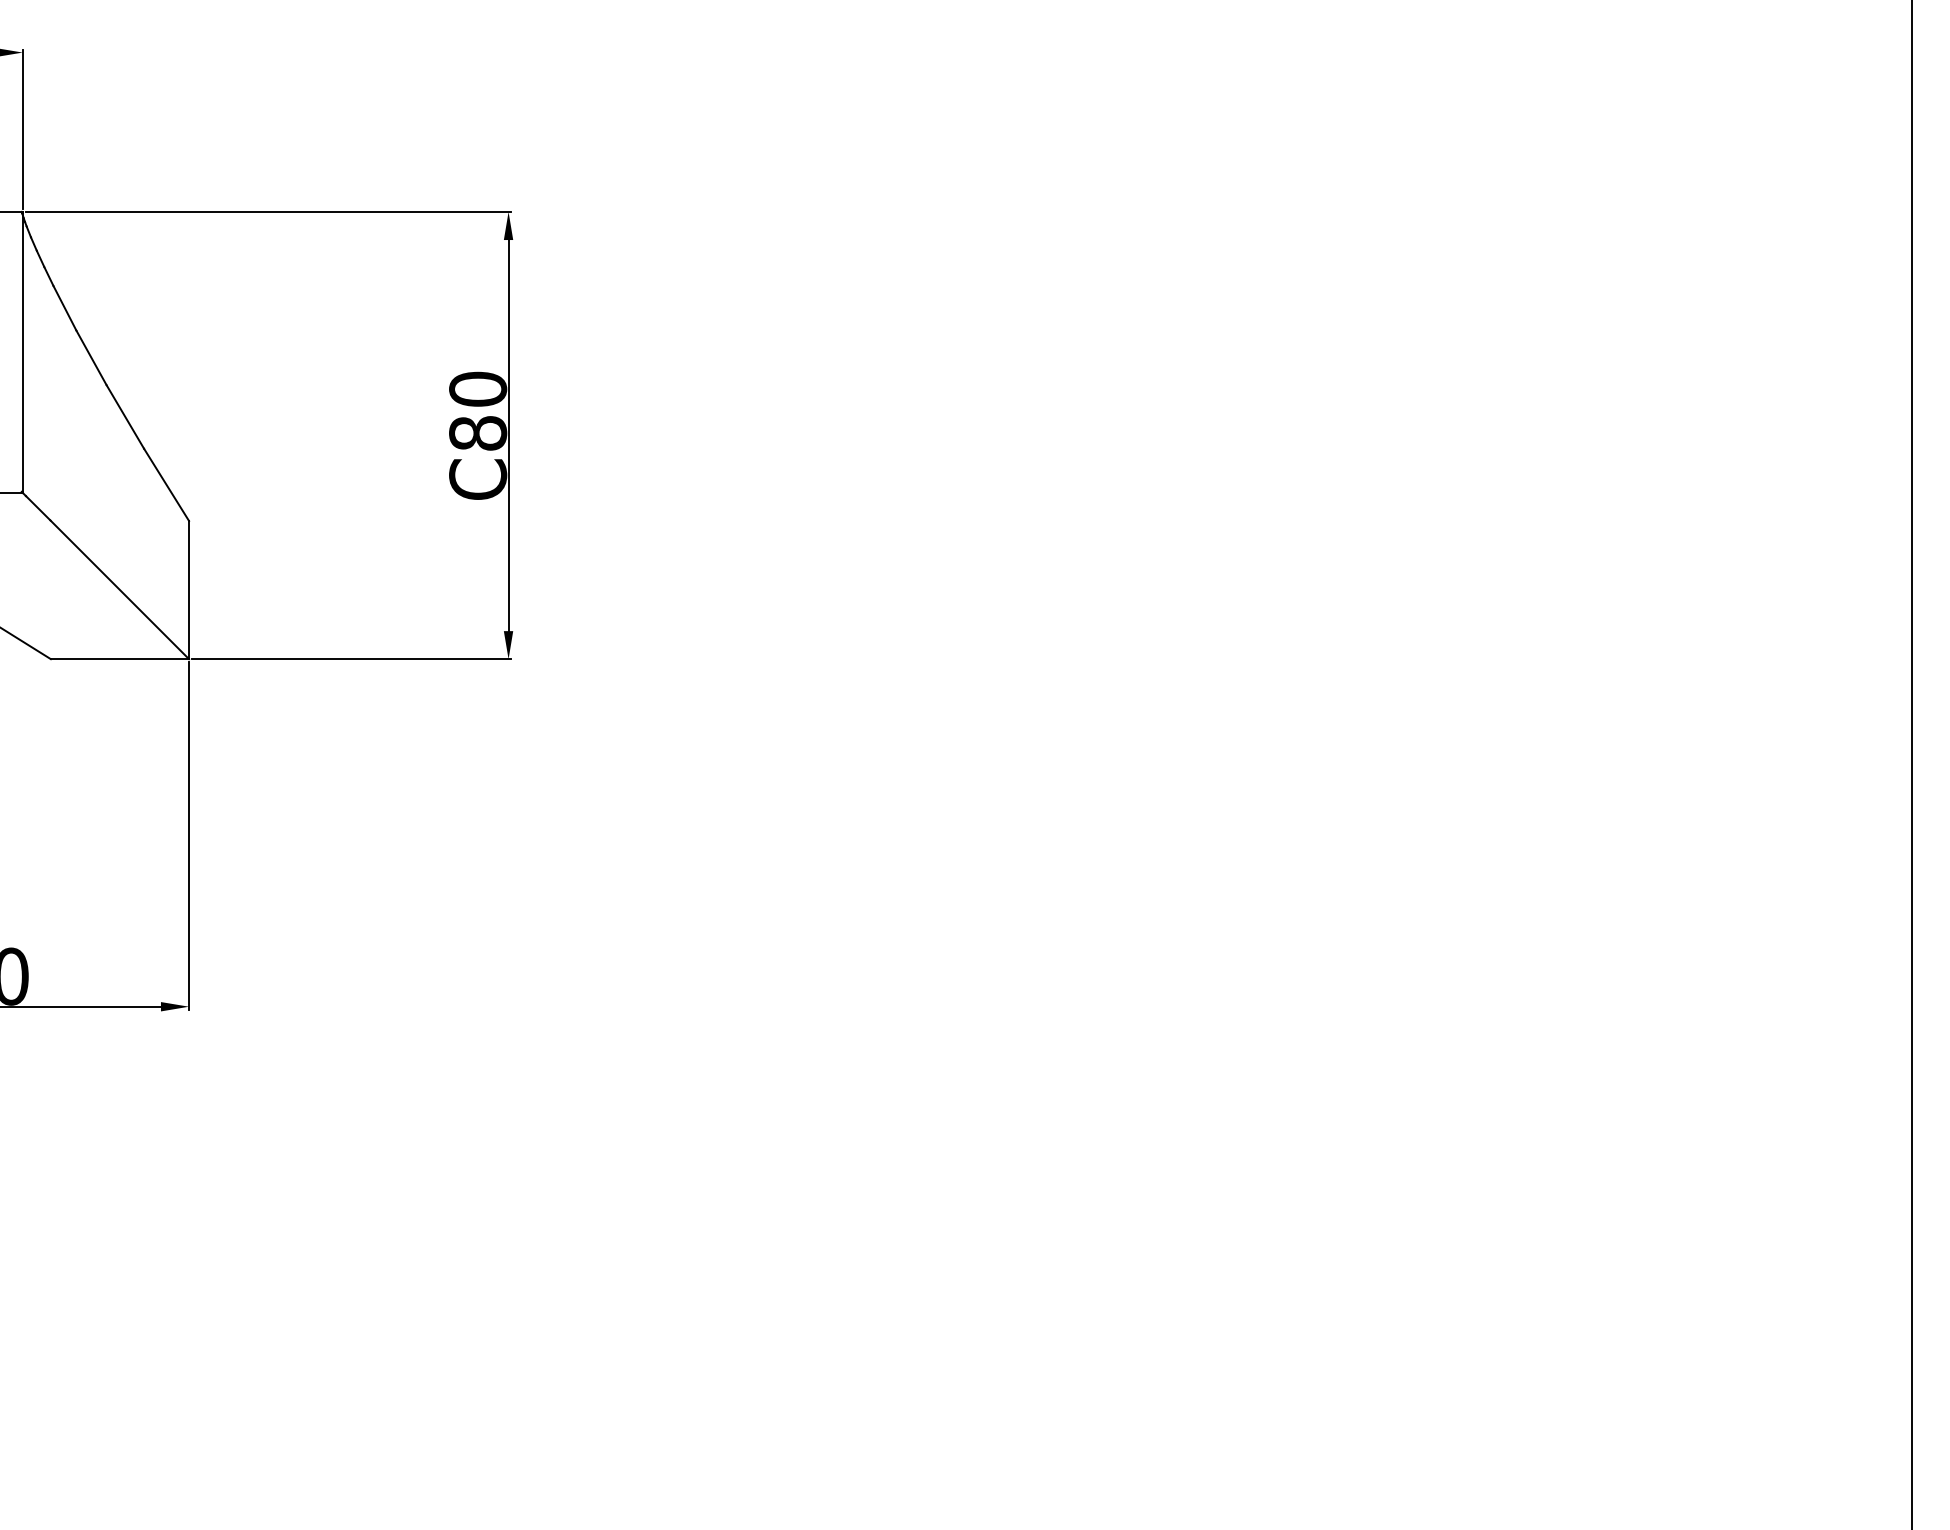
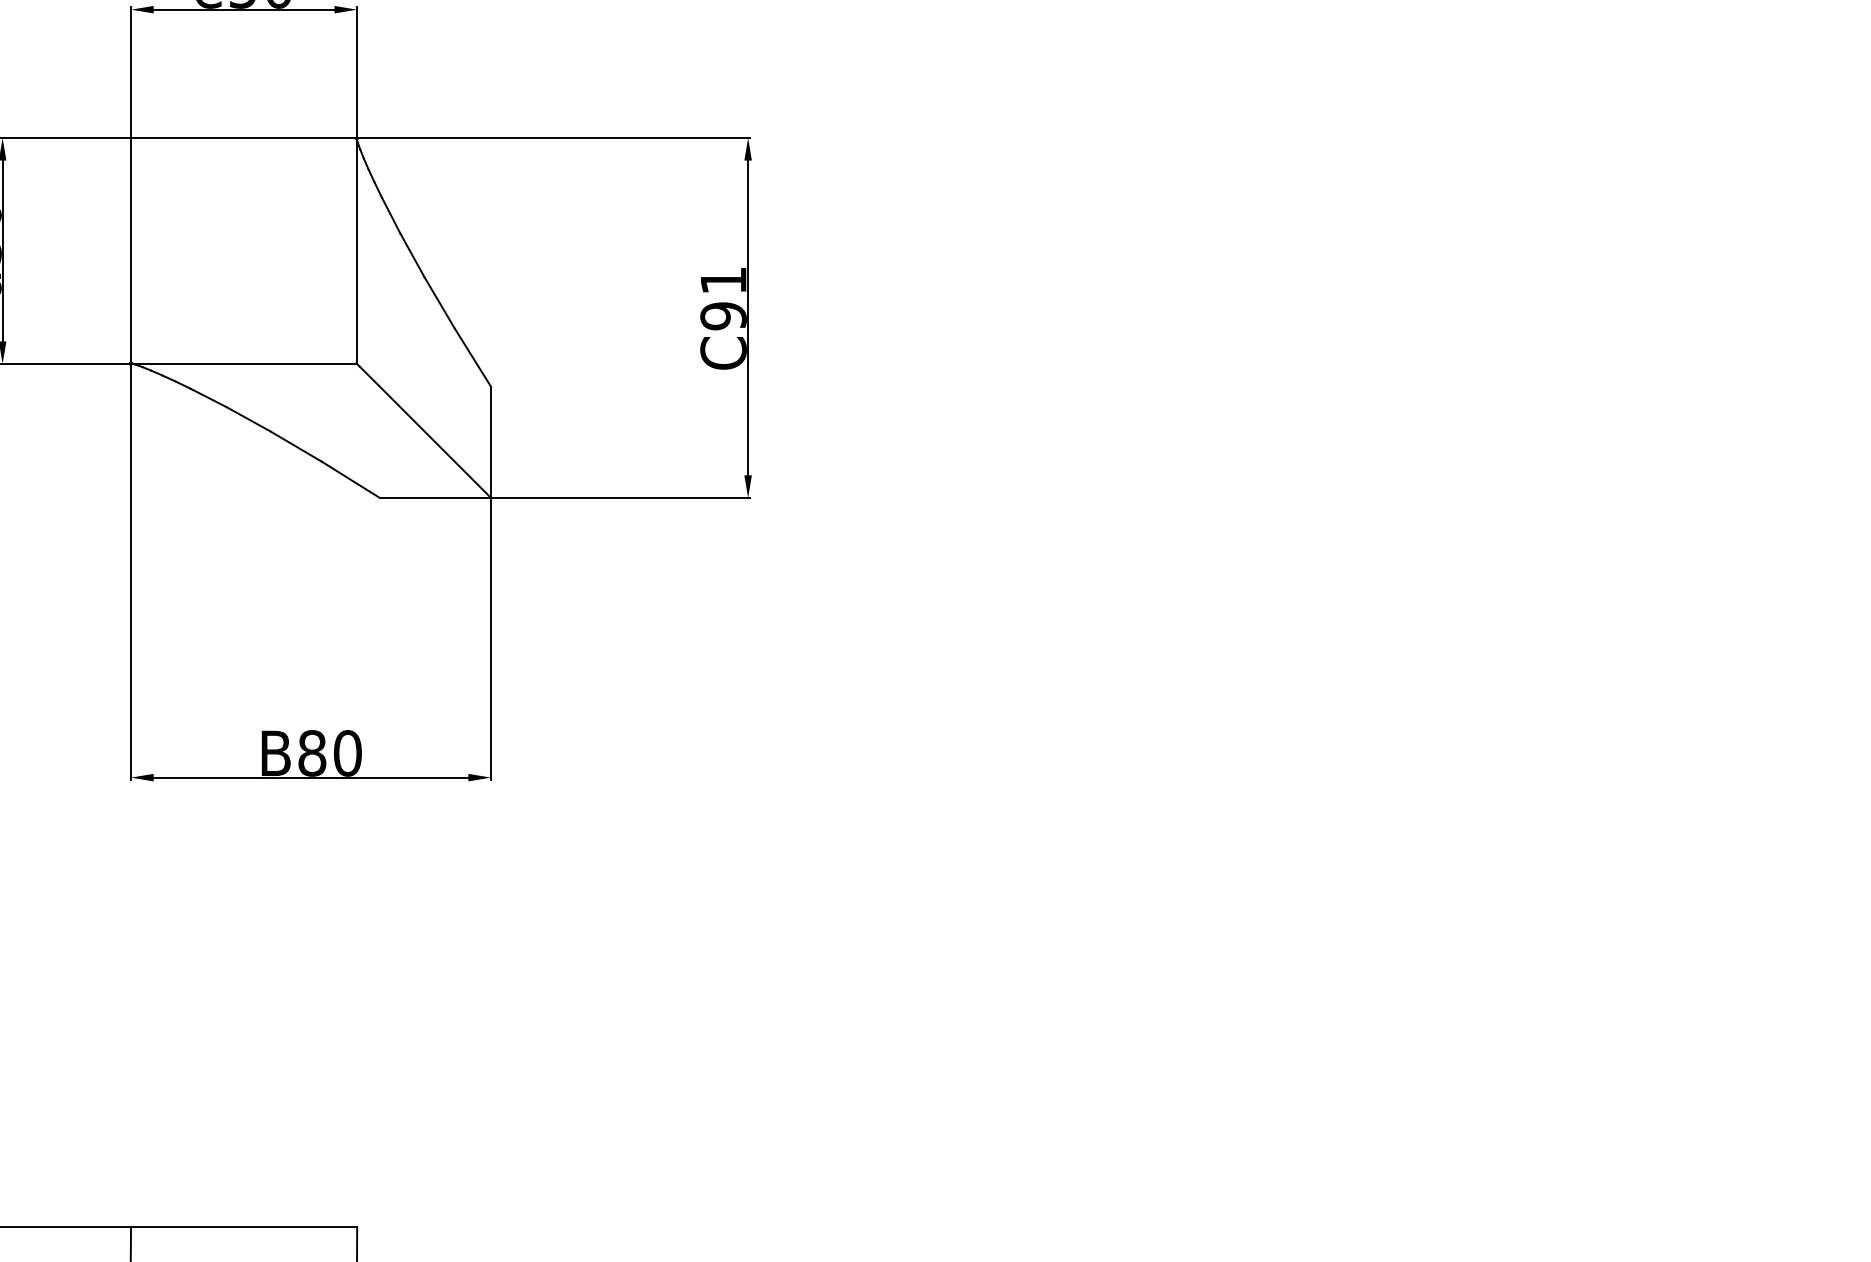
text: (477, 411) -> (723, 298), C80 -> C91

